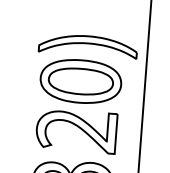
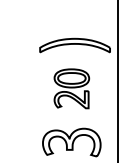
part: (78, 105) -> (71, 88), size x0.6

